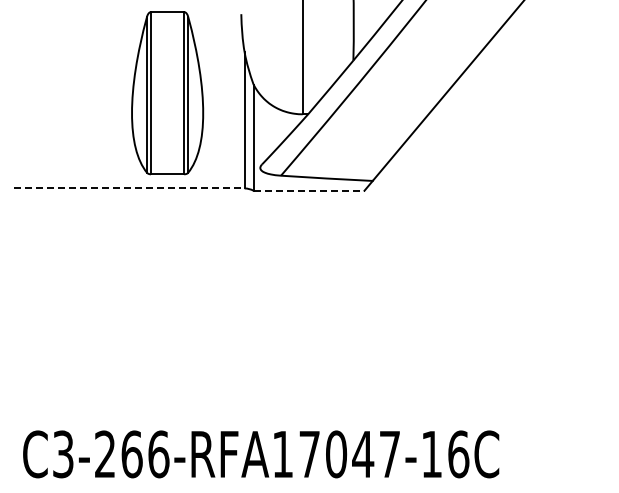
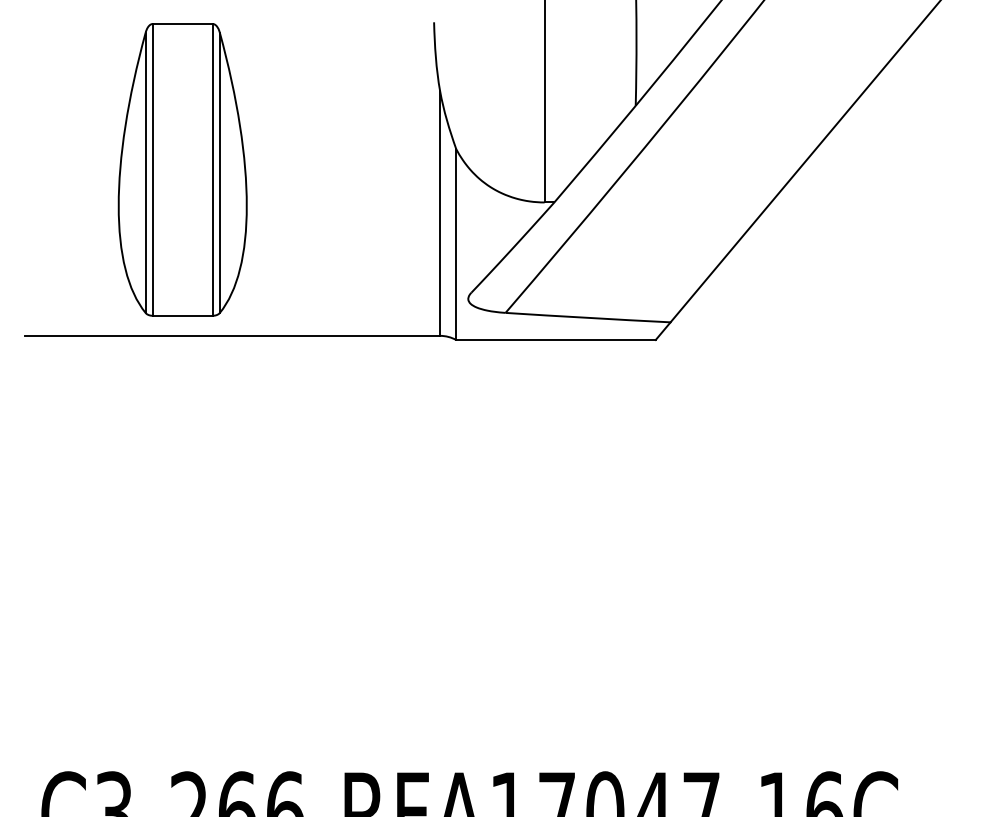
part: (167, 93) -> (182, 170), moved
line: (129, 188) -> (232, 335), dashed -> solid
line: (309, 190) -> (556, 339), dashed -> solid

